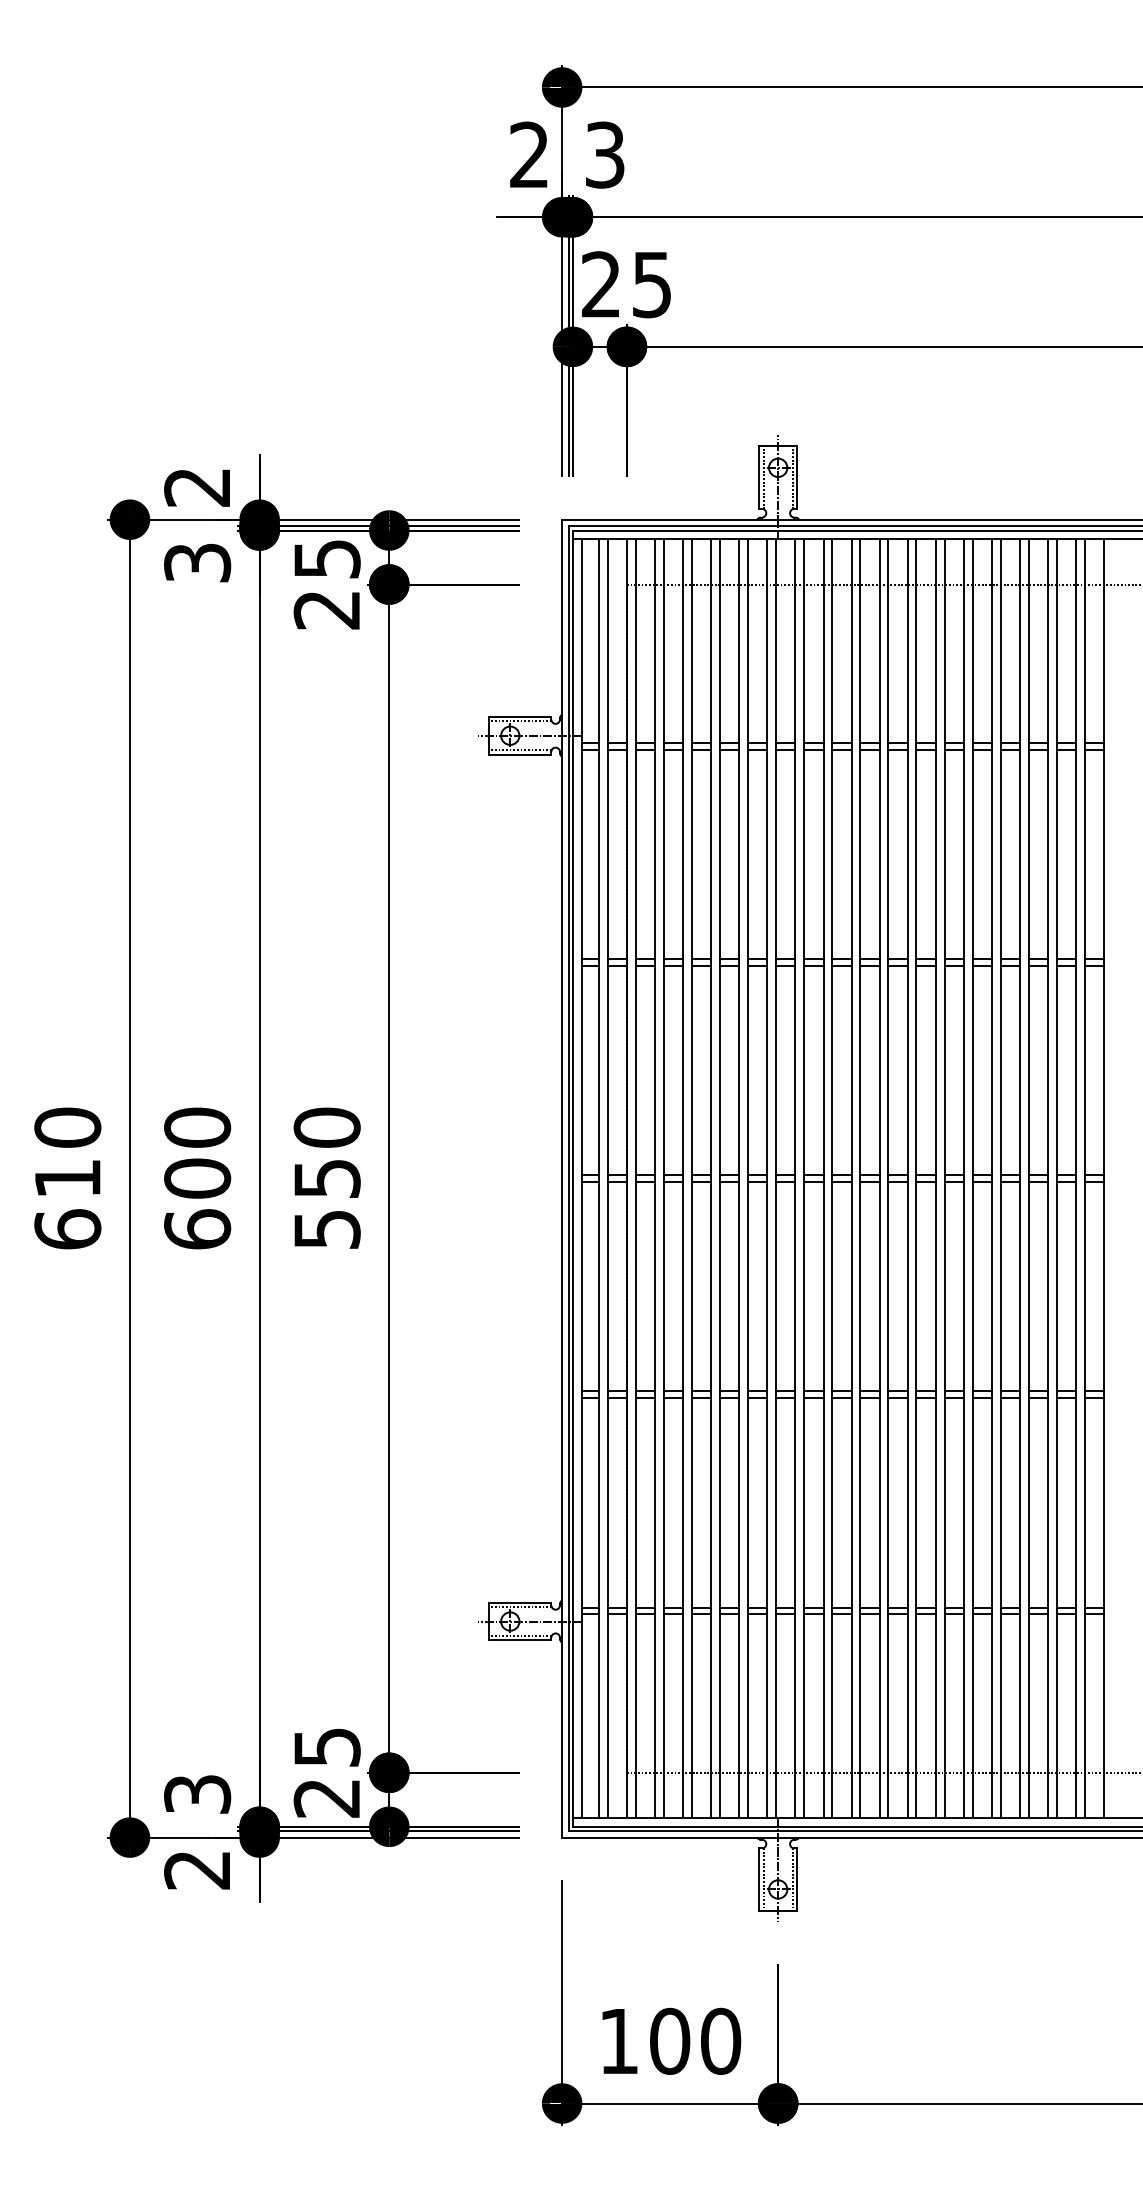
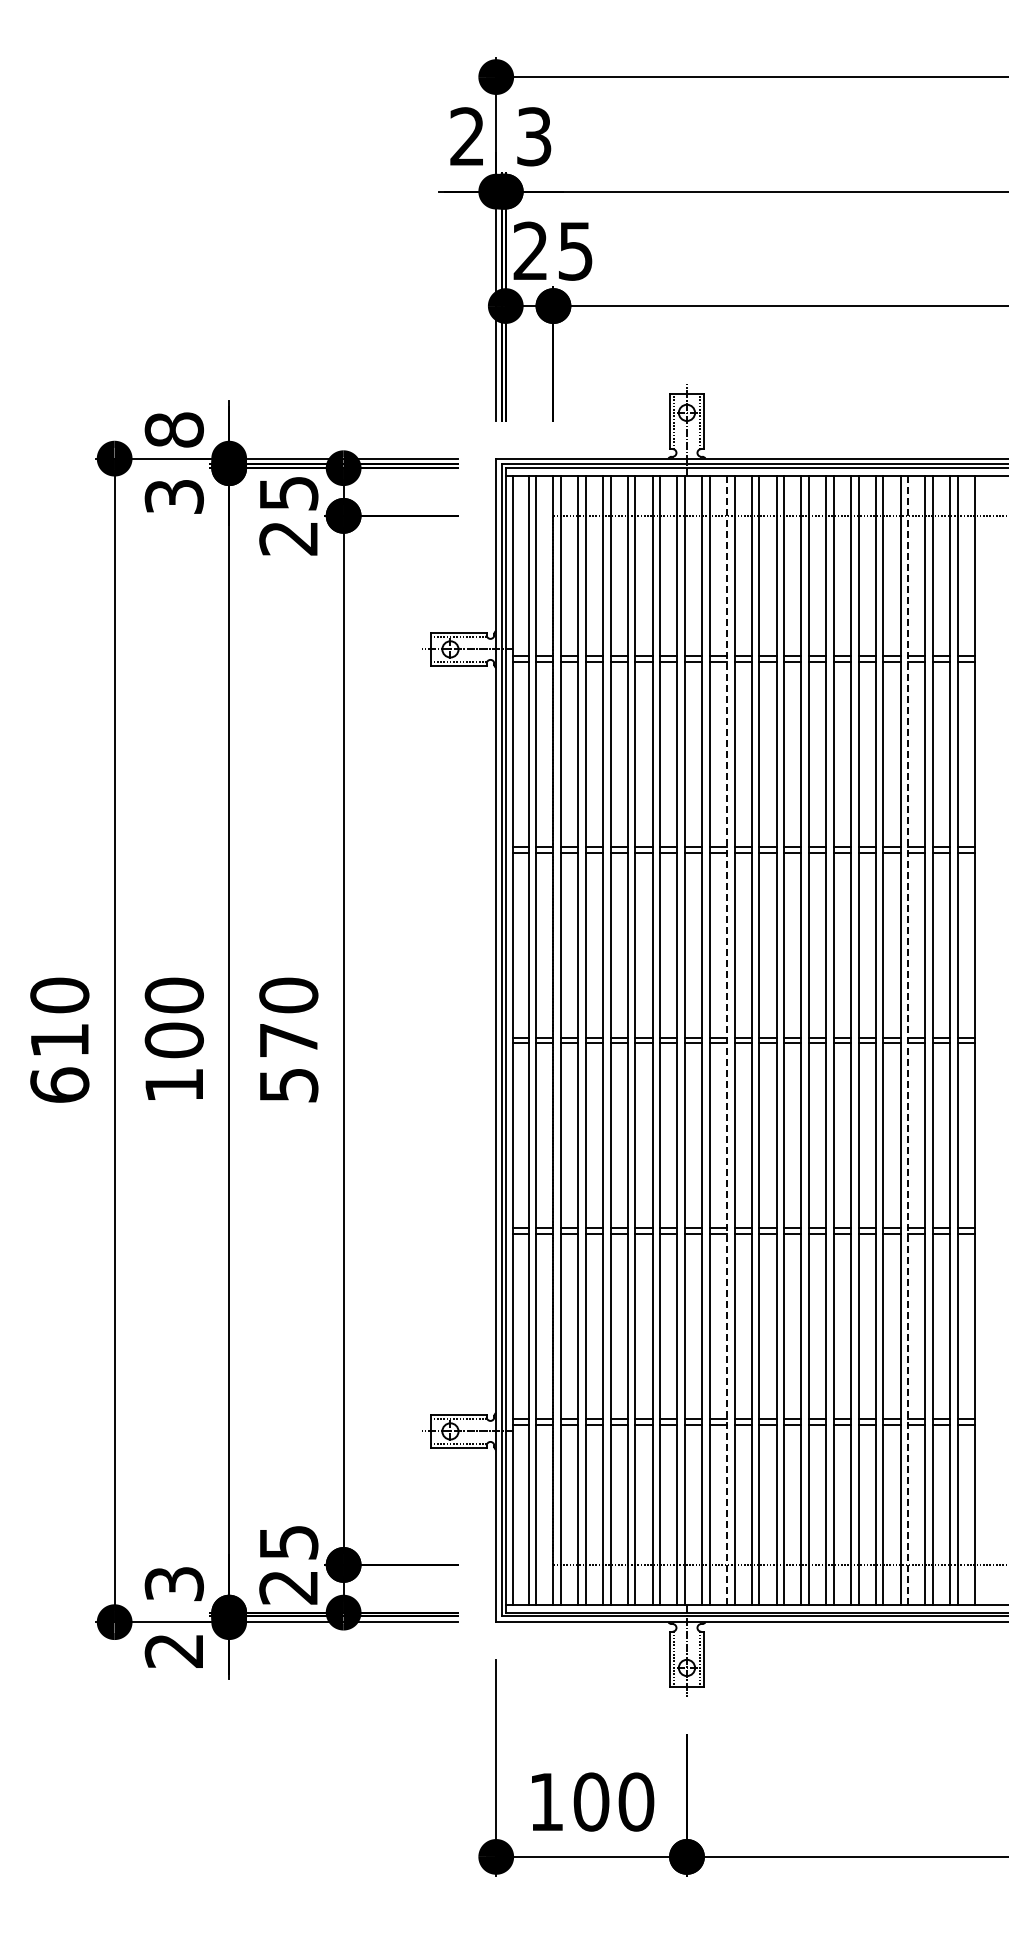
text: (196, 486) -> (173, 429), 2 -> 8
text: (327, 1178) -> (289, 1040), 550 -> 570
line: (824, 1178) -> (727, 1040), solid -> dashed
line: (1029, 1178) -> (908, 1040), solid -> dashed
text: (196, 1228) -> (173, 1084), 600 -> 100

